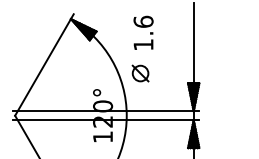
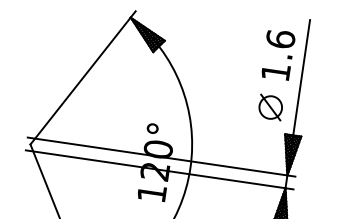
text: (143, 32) -> (278, 54), moved
part: (140, 73) -> (270, 107), moved

